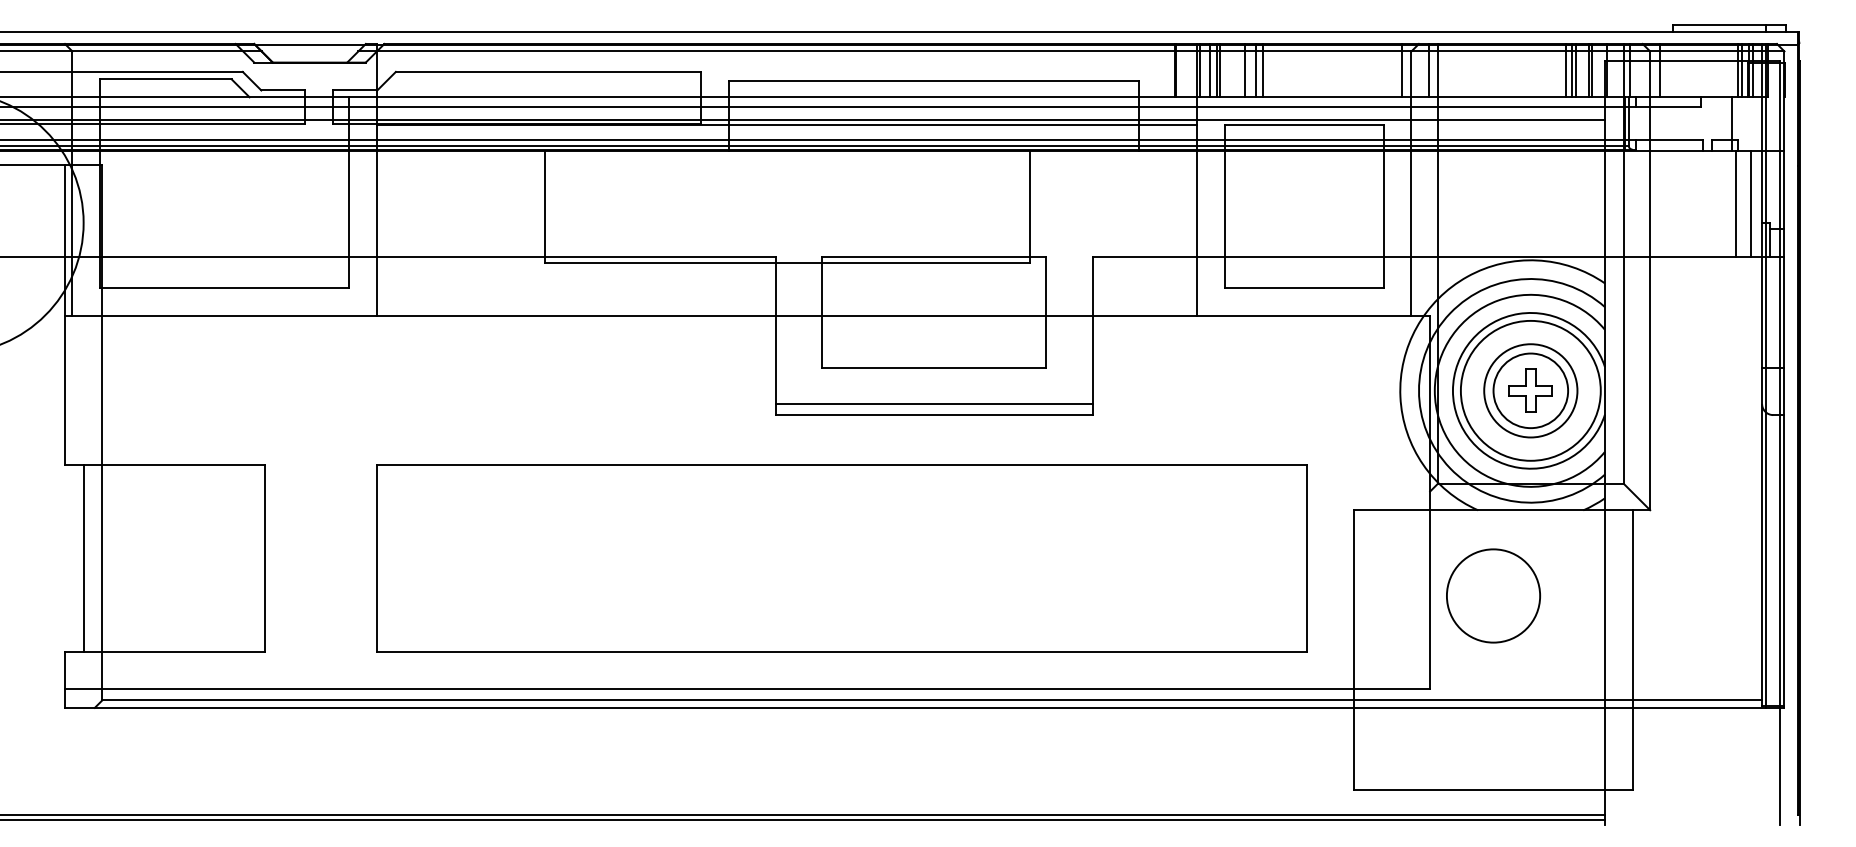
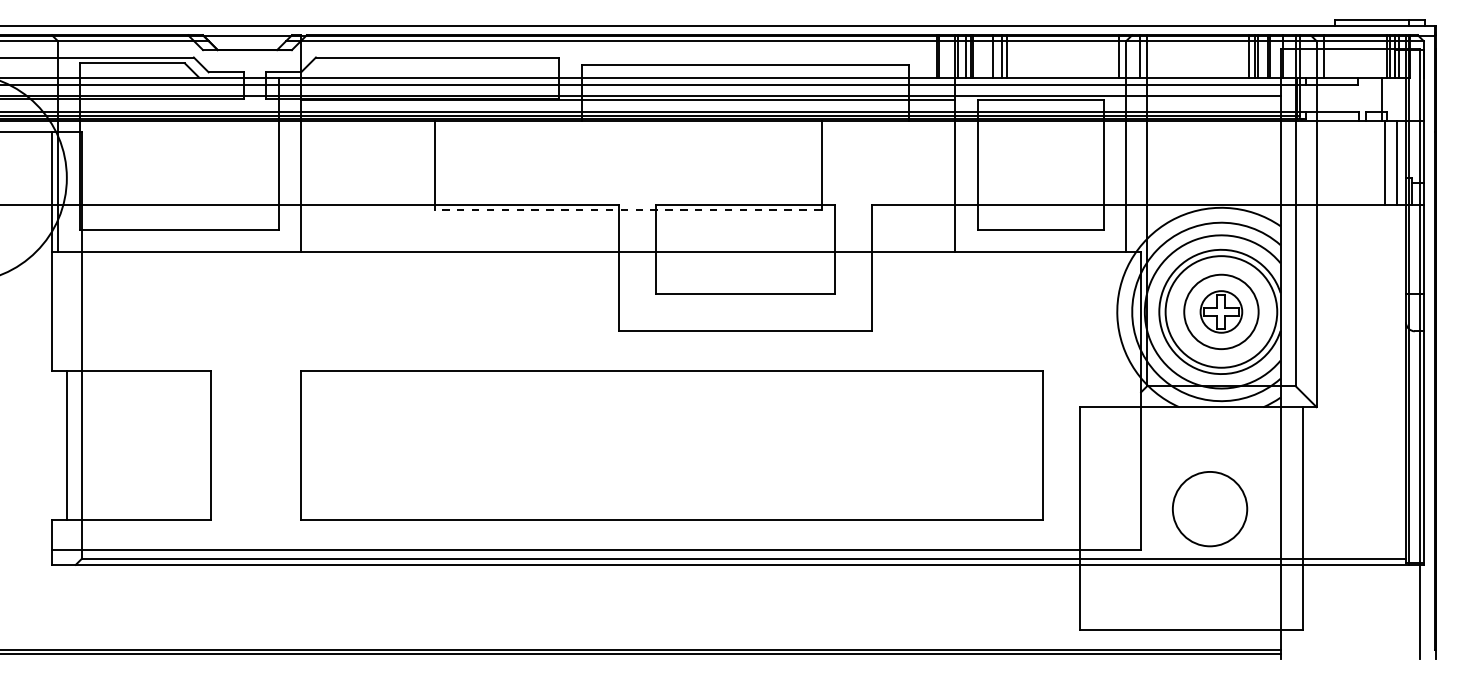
line: (786, 263) -> (627, 210), solid -> dashed
circle: (1530, 390) -> (1221, 311), size x0.7
line: (933, 403) -> (744, 322), removed
circle: (1493, 595) -> (1210, 508), moved

